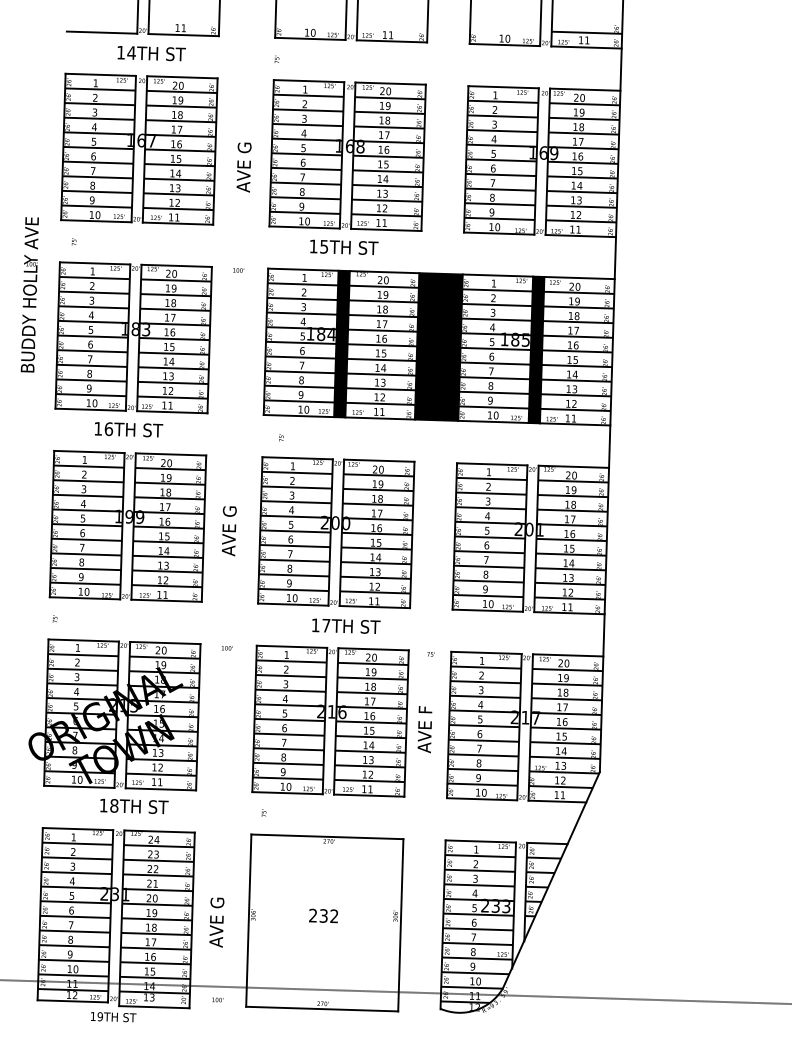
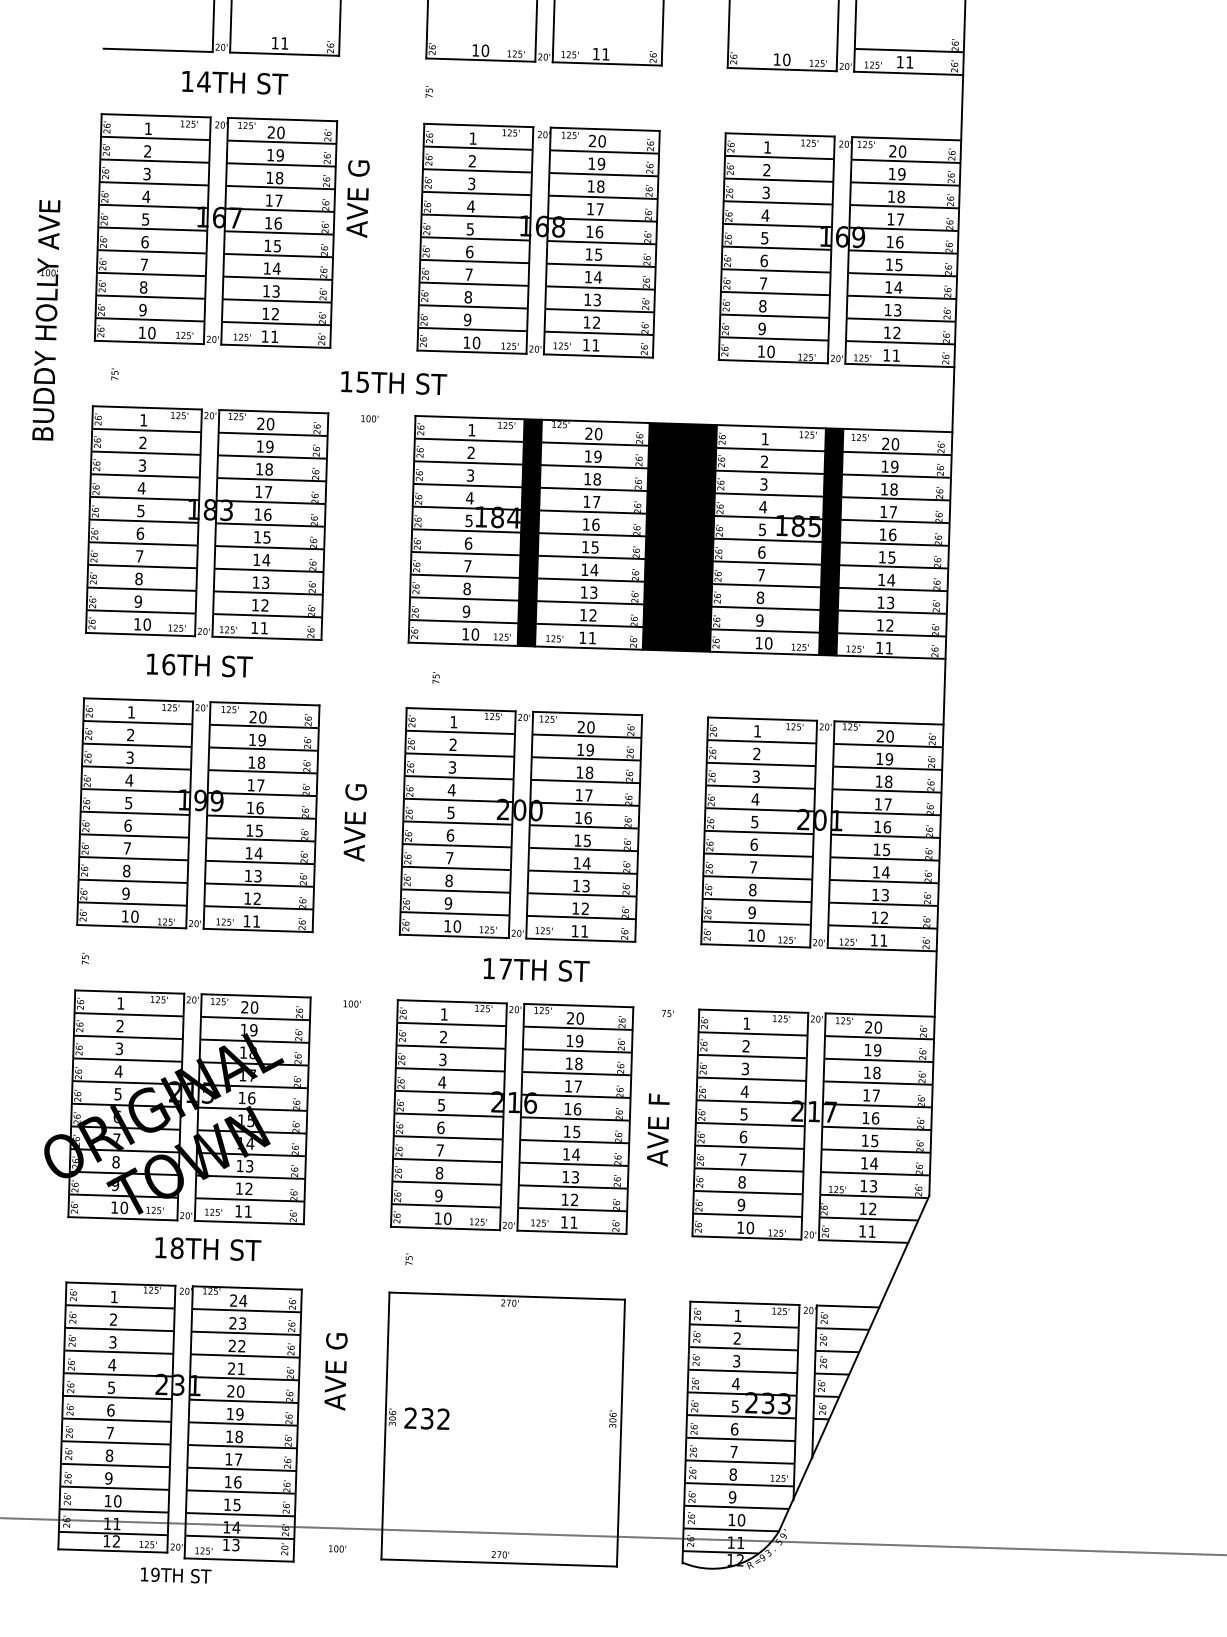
text: (243, 167) -> (357, 198), moved
text: (344, 246) -> (394, 381), moved
text: (29, 294) -> (45, 319), moved
text: (323, 915) -> (426, 1418), moved
text: (216, 922) -> (335, 1371), moved

